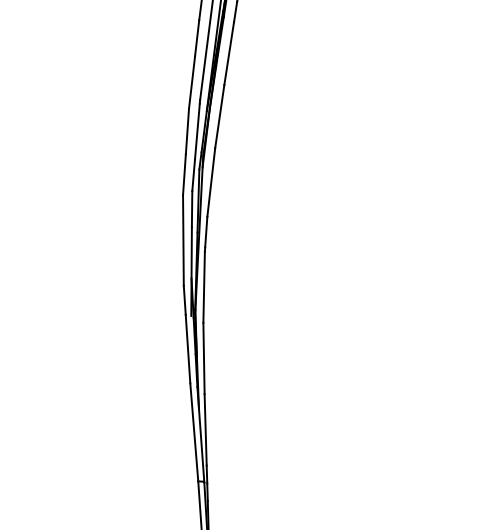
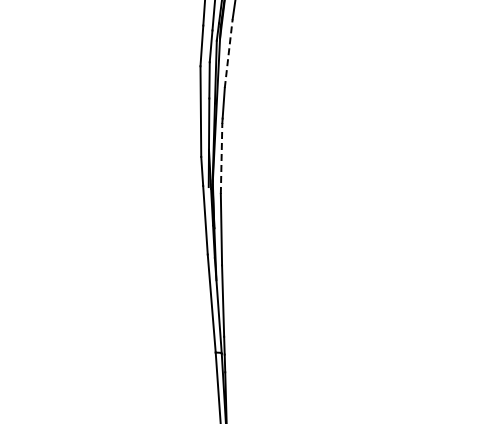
line: (211, 182) -> (228, 53), solid -> dashed
line: (204, 287) -> (221, 158), solid -> dashed

